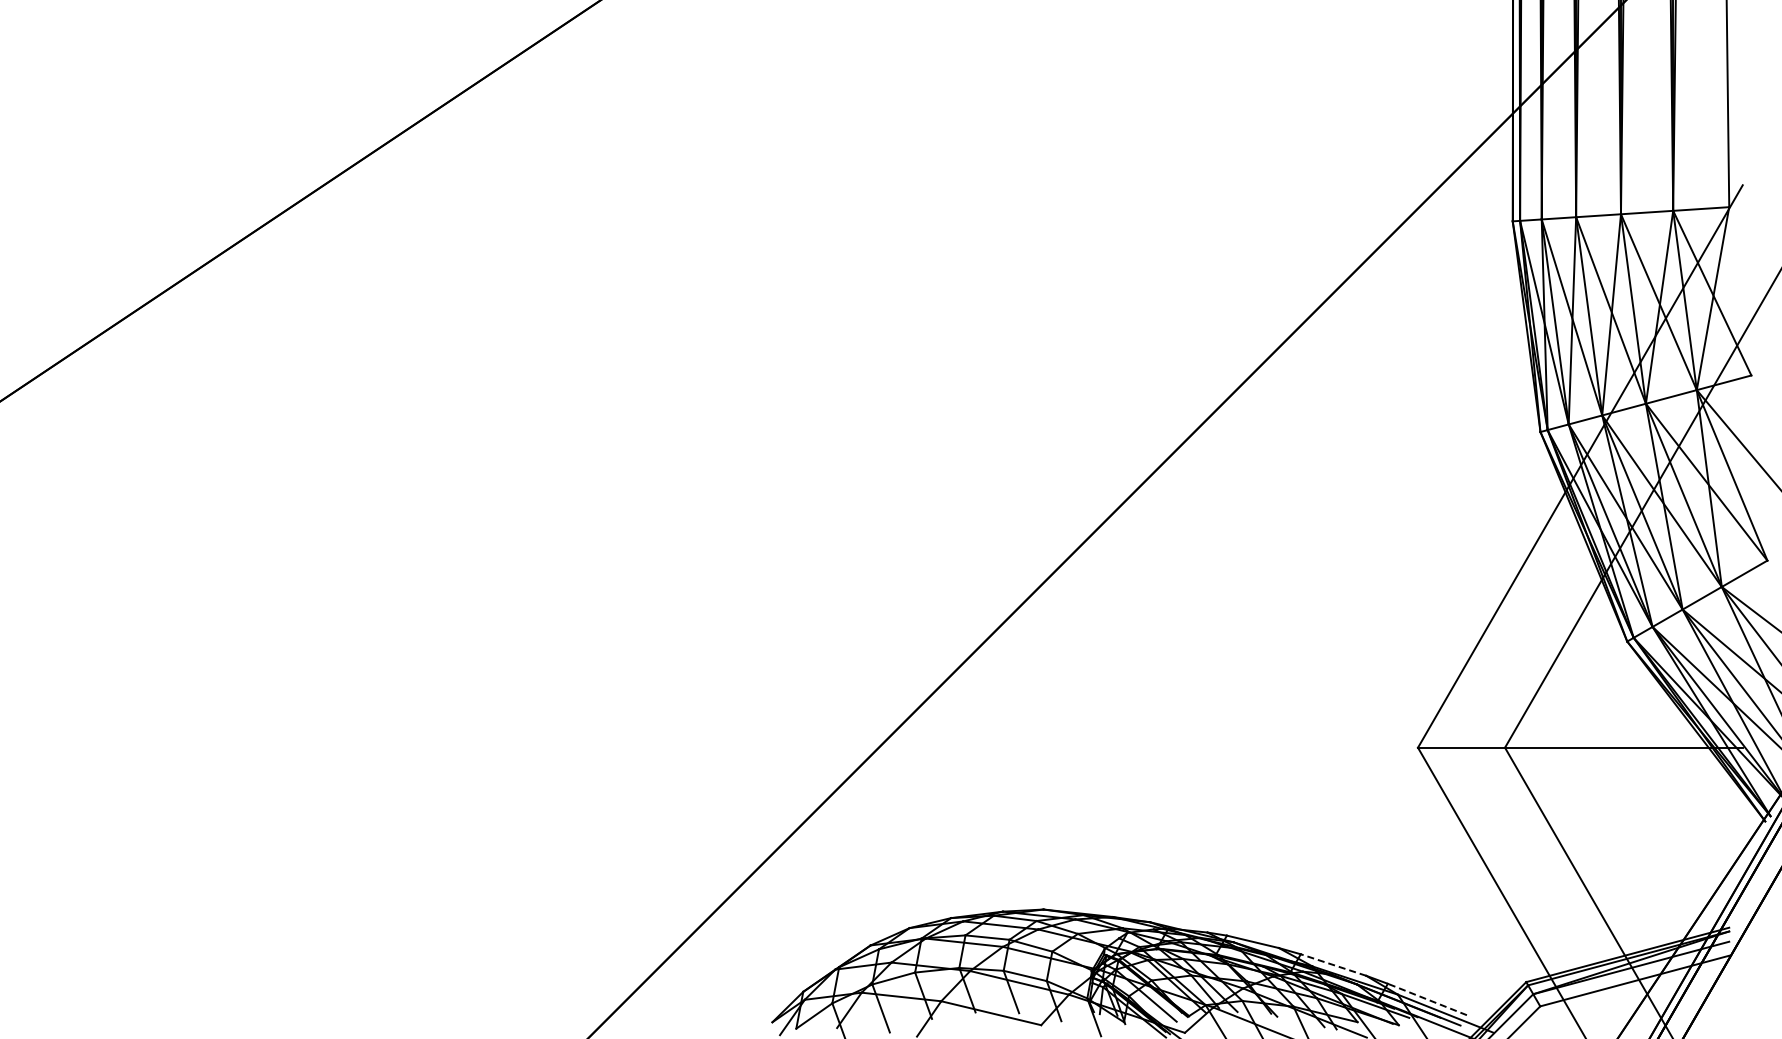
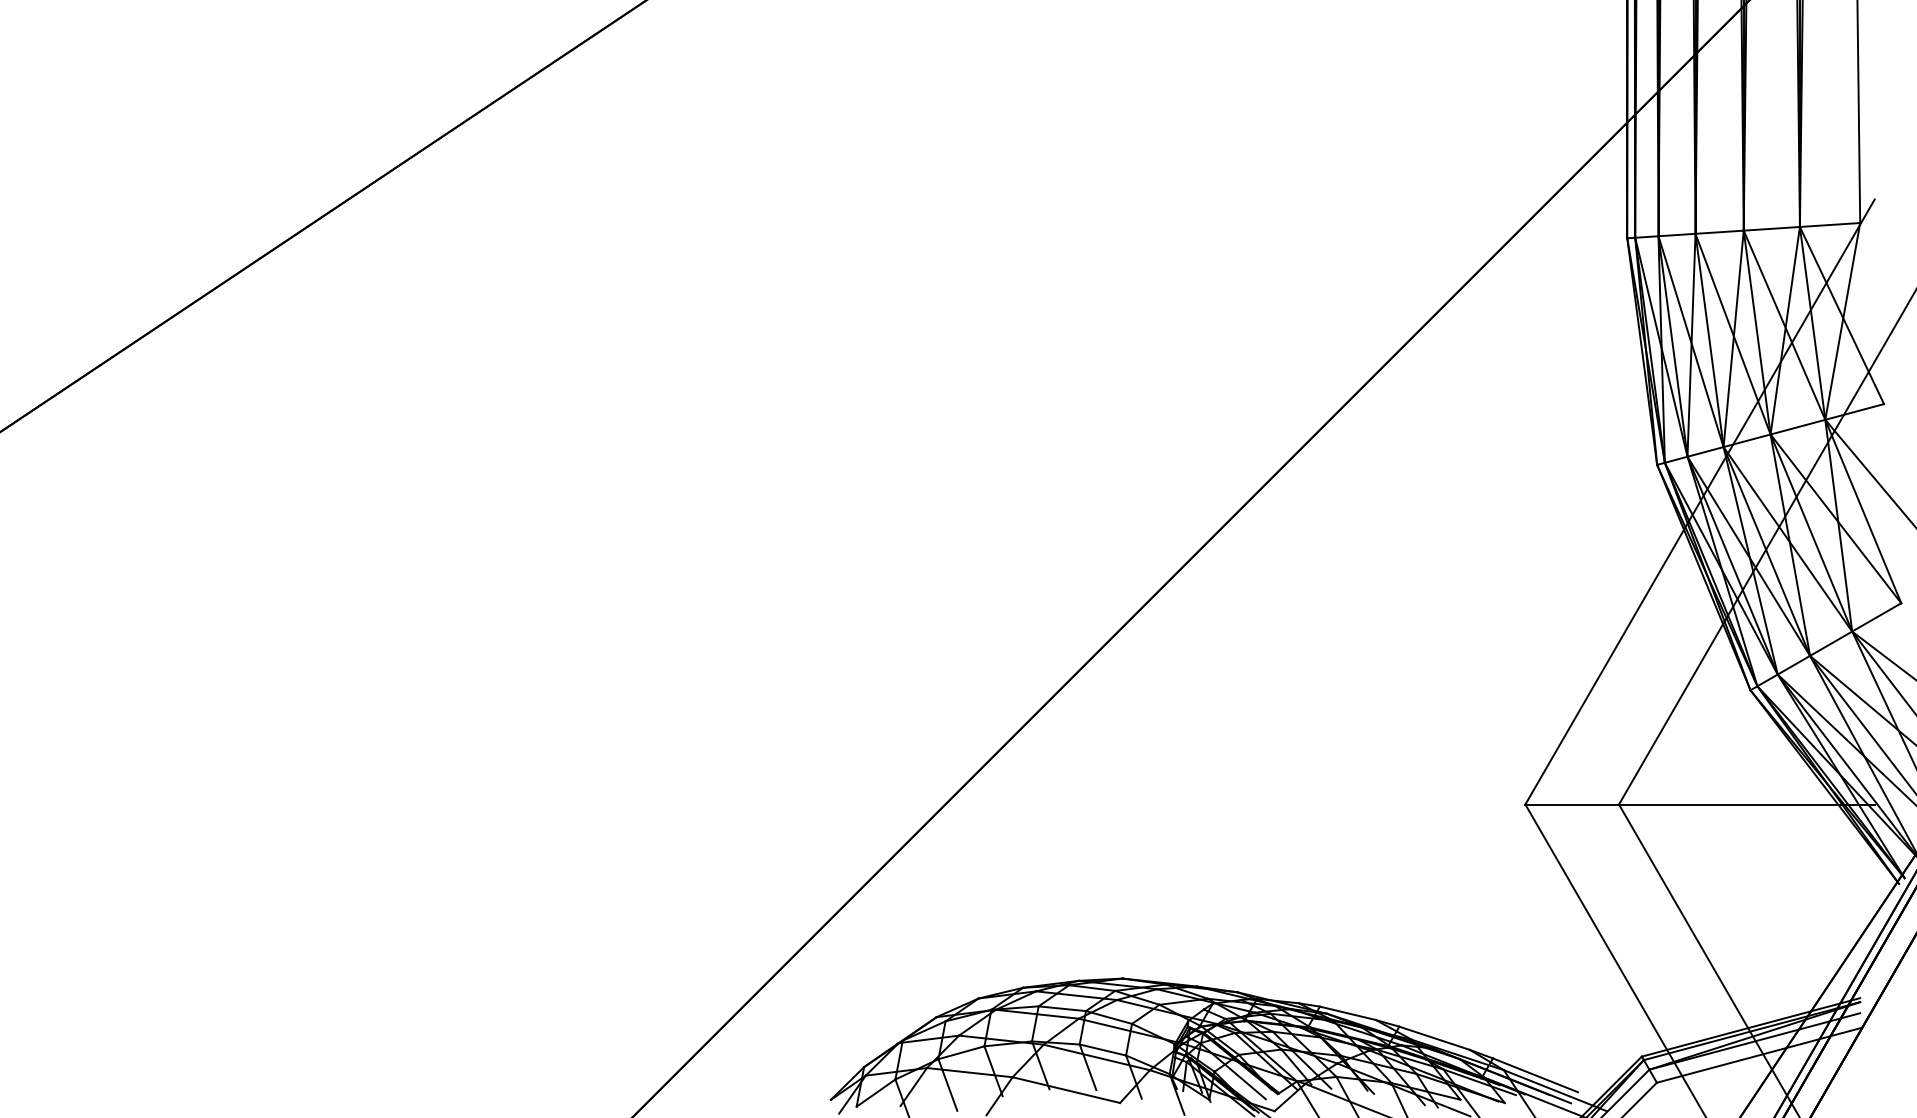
line: (1333, 964) -> (1434, 1037), dashed -> solid
line: (1427, 999) -> (1535, 1075), dashed -> solid

